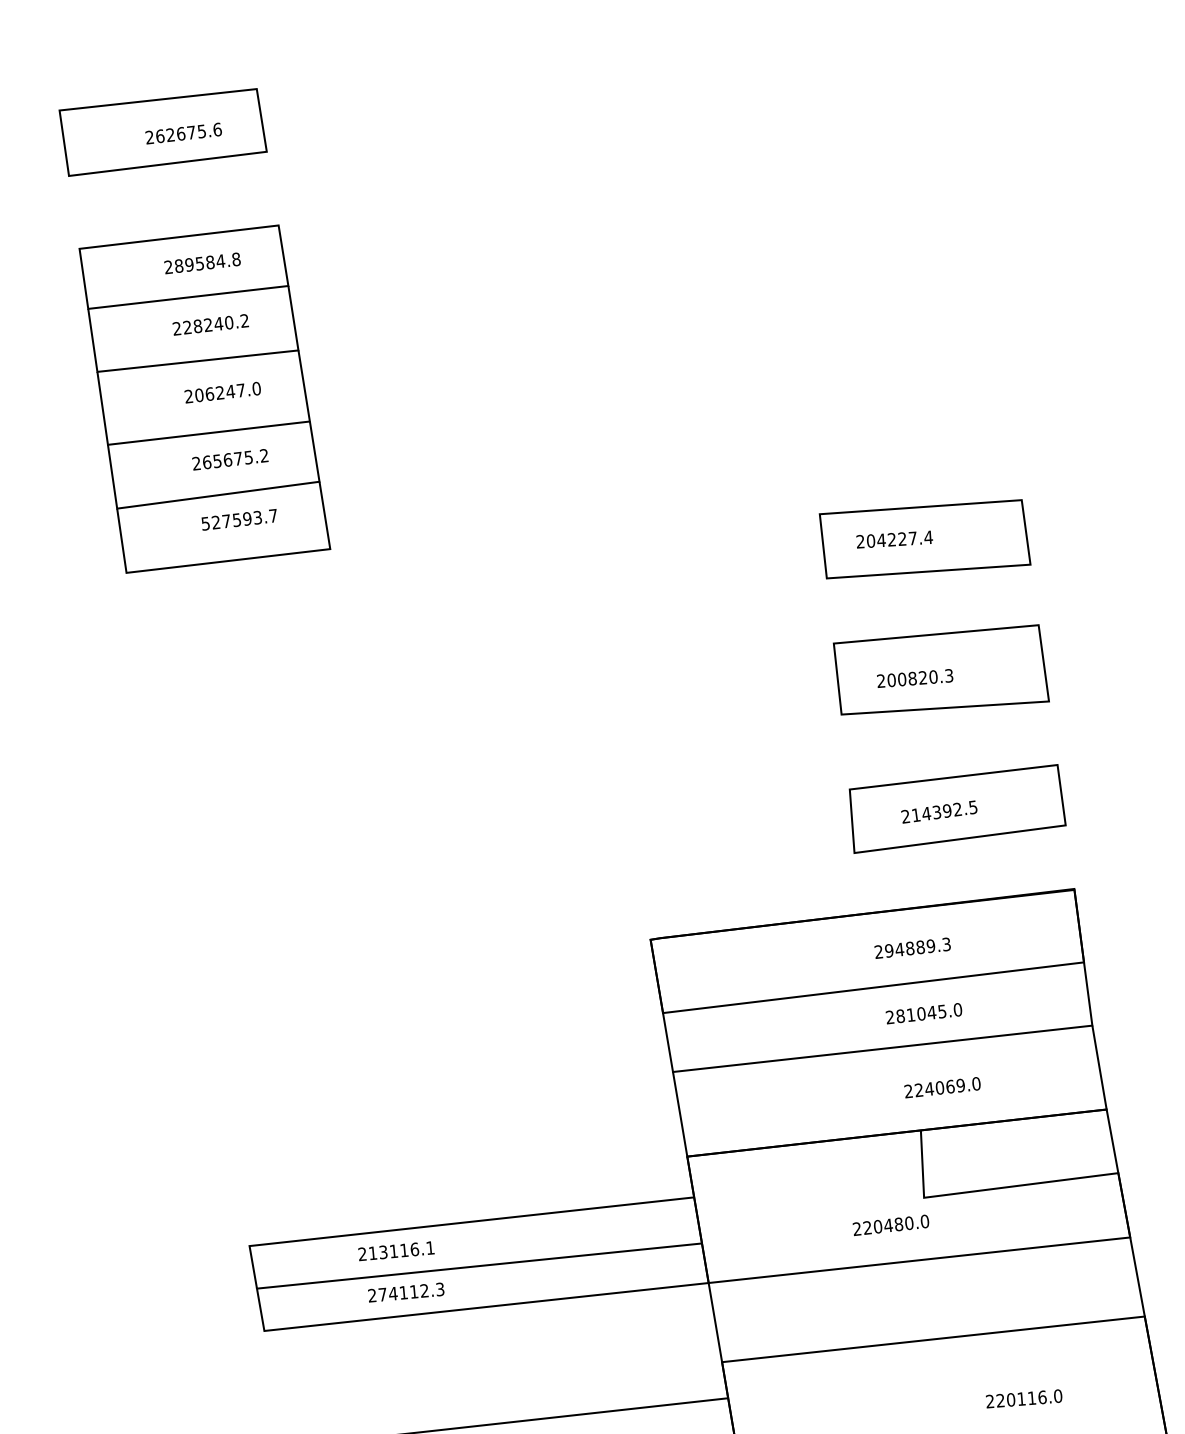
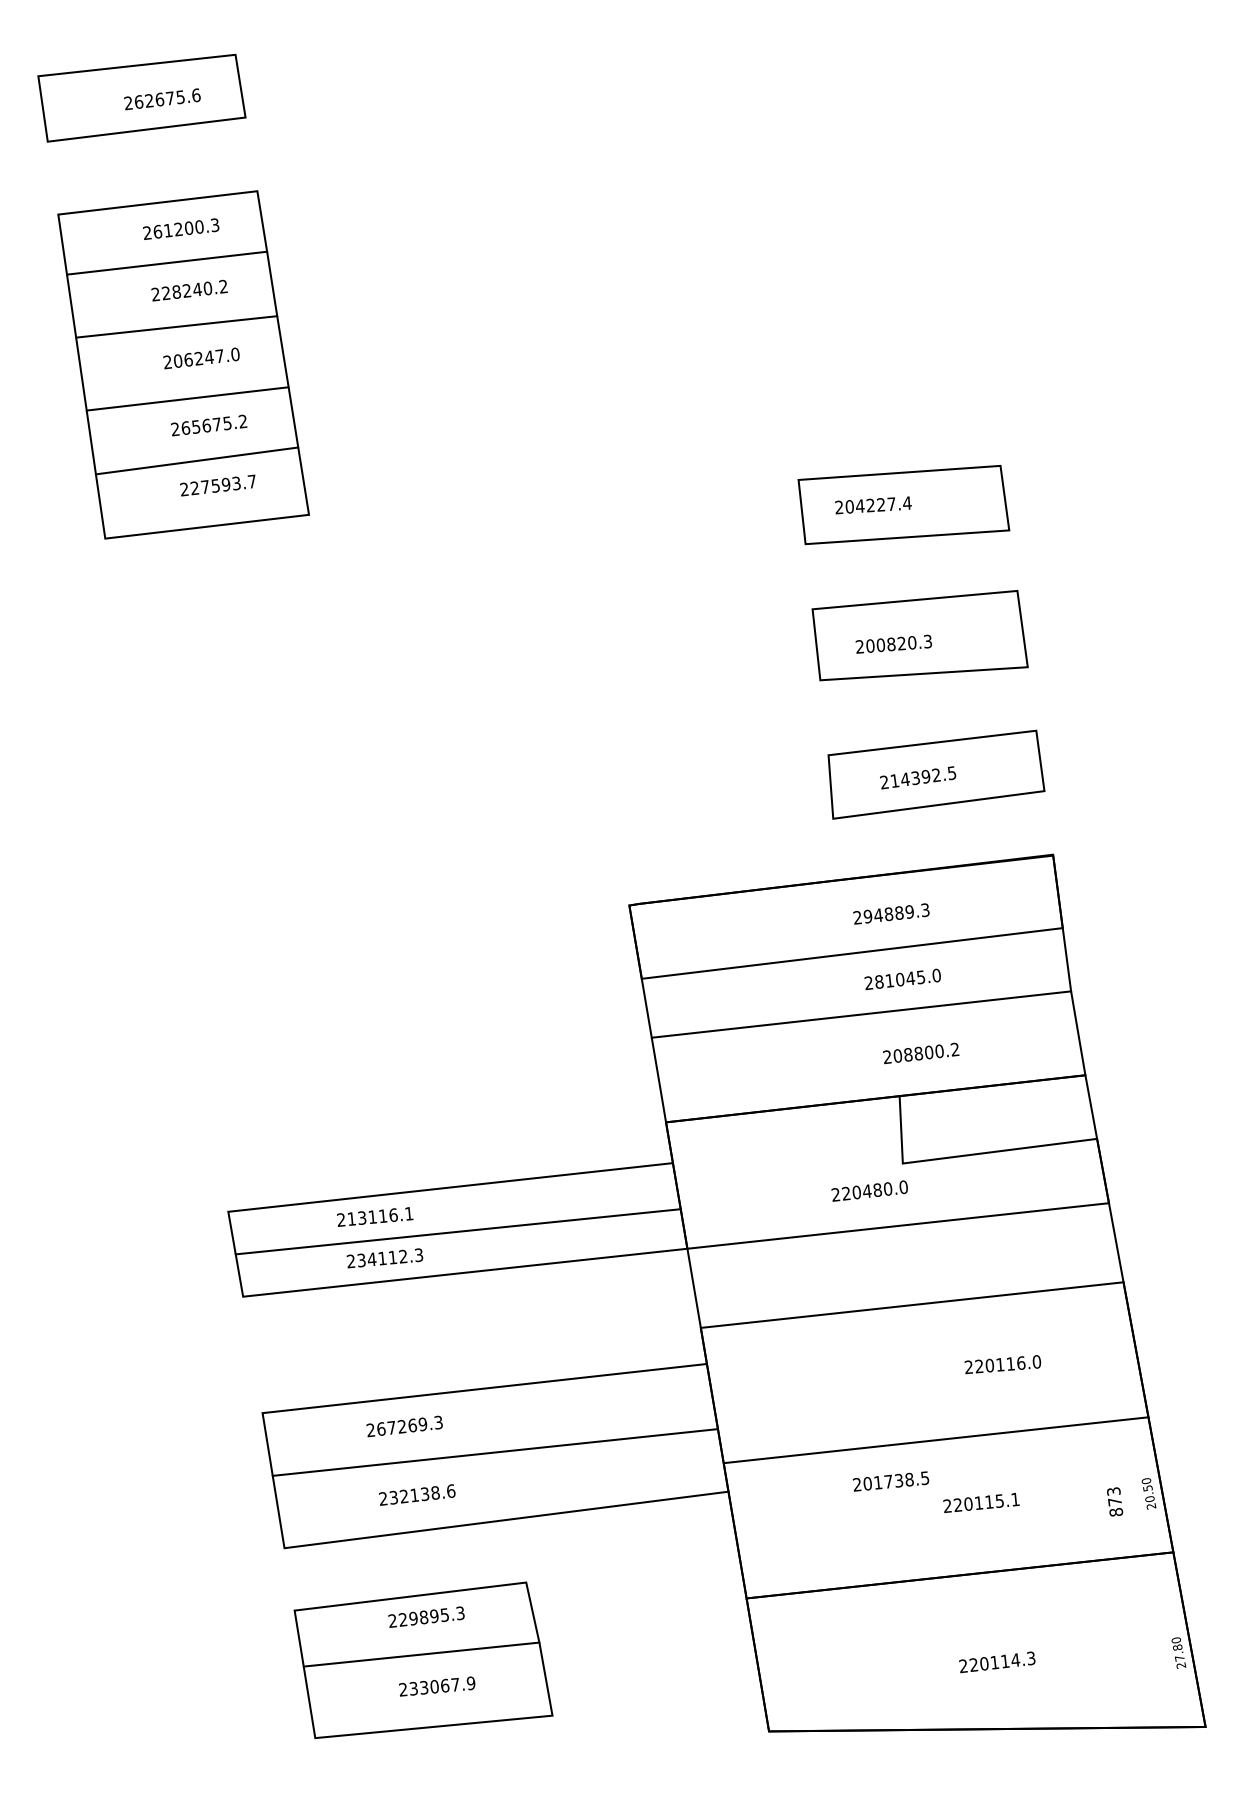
text: (207, 262) -> (186, 228), 289584.8 -> 261200.3
text: (205, 523) -> (184, 489), 527593.7 -> 227593.7
text: (947, 1086) -> (926, 1052), 224069.0 -> 208800.2
text: (382, 1294) -> (361, 1260), 274112.3 -> 234112.3

